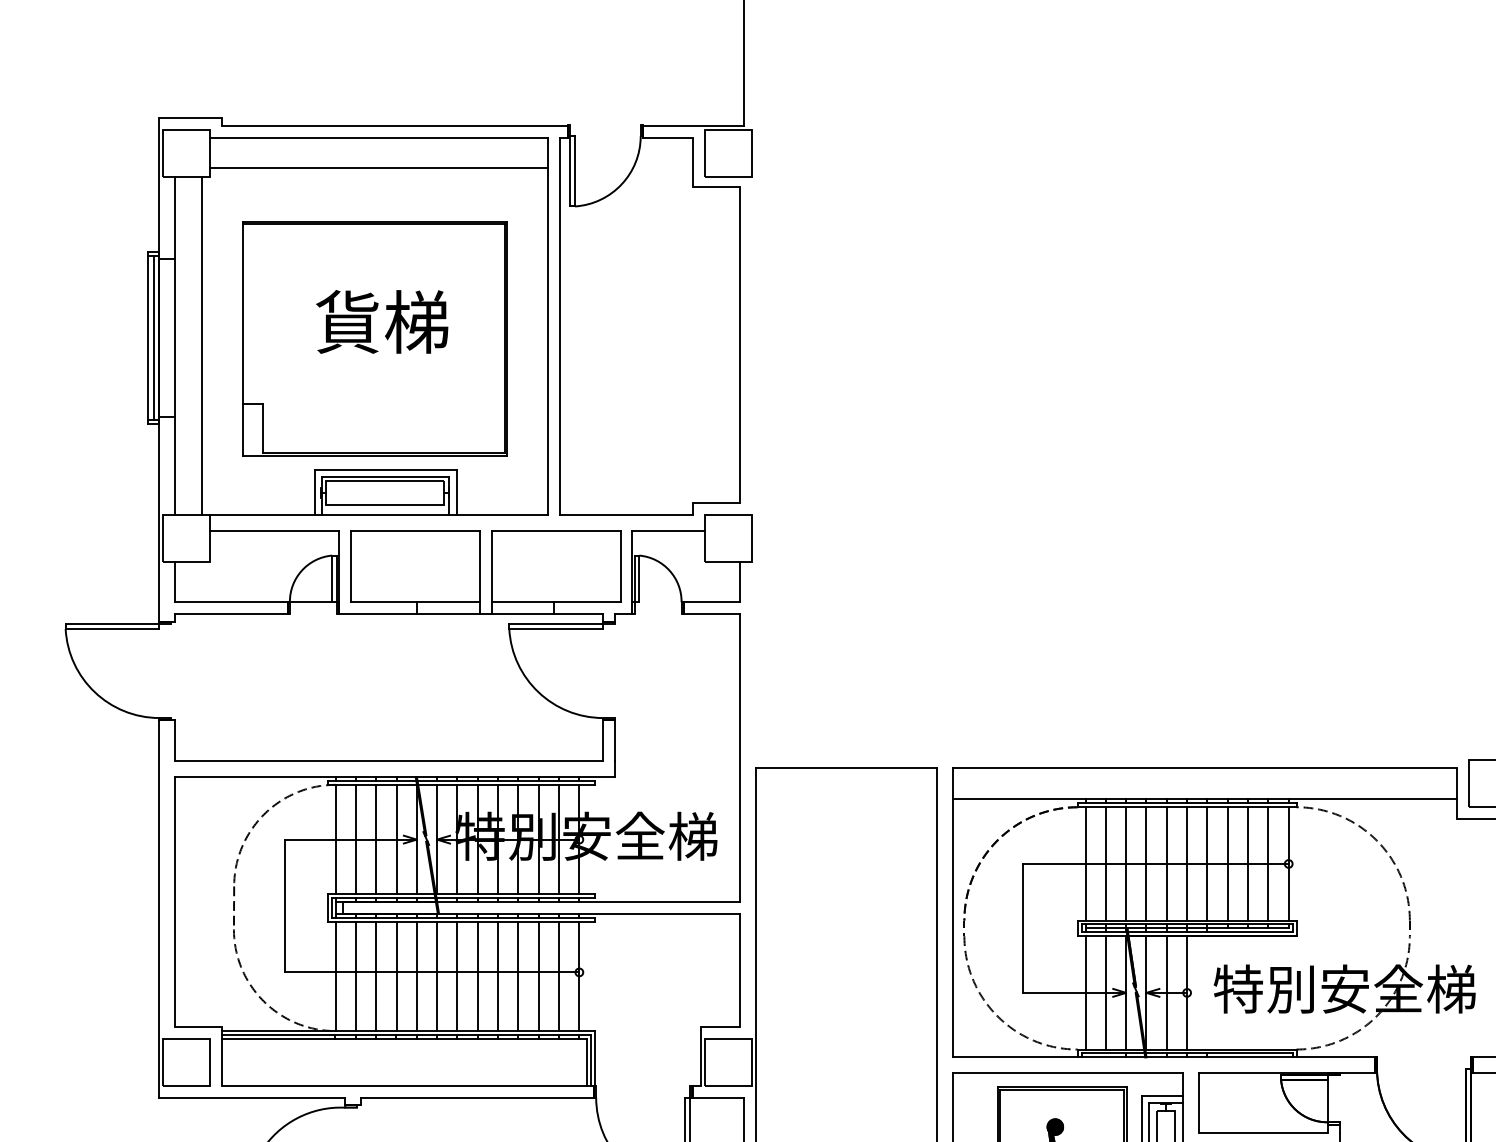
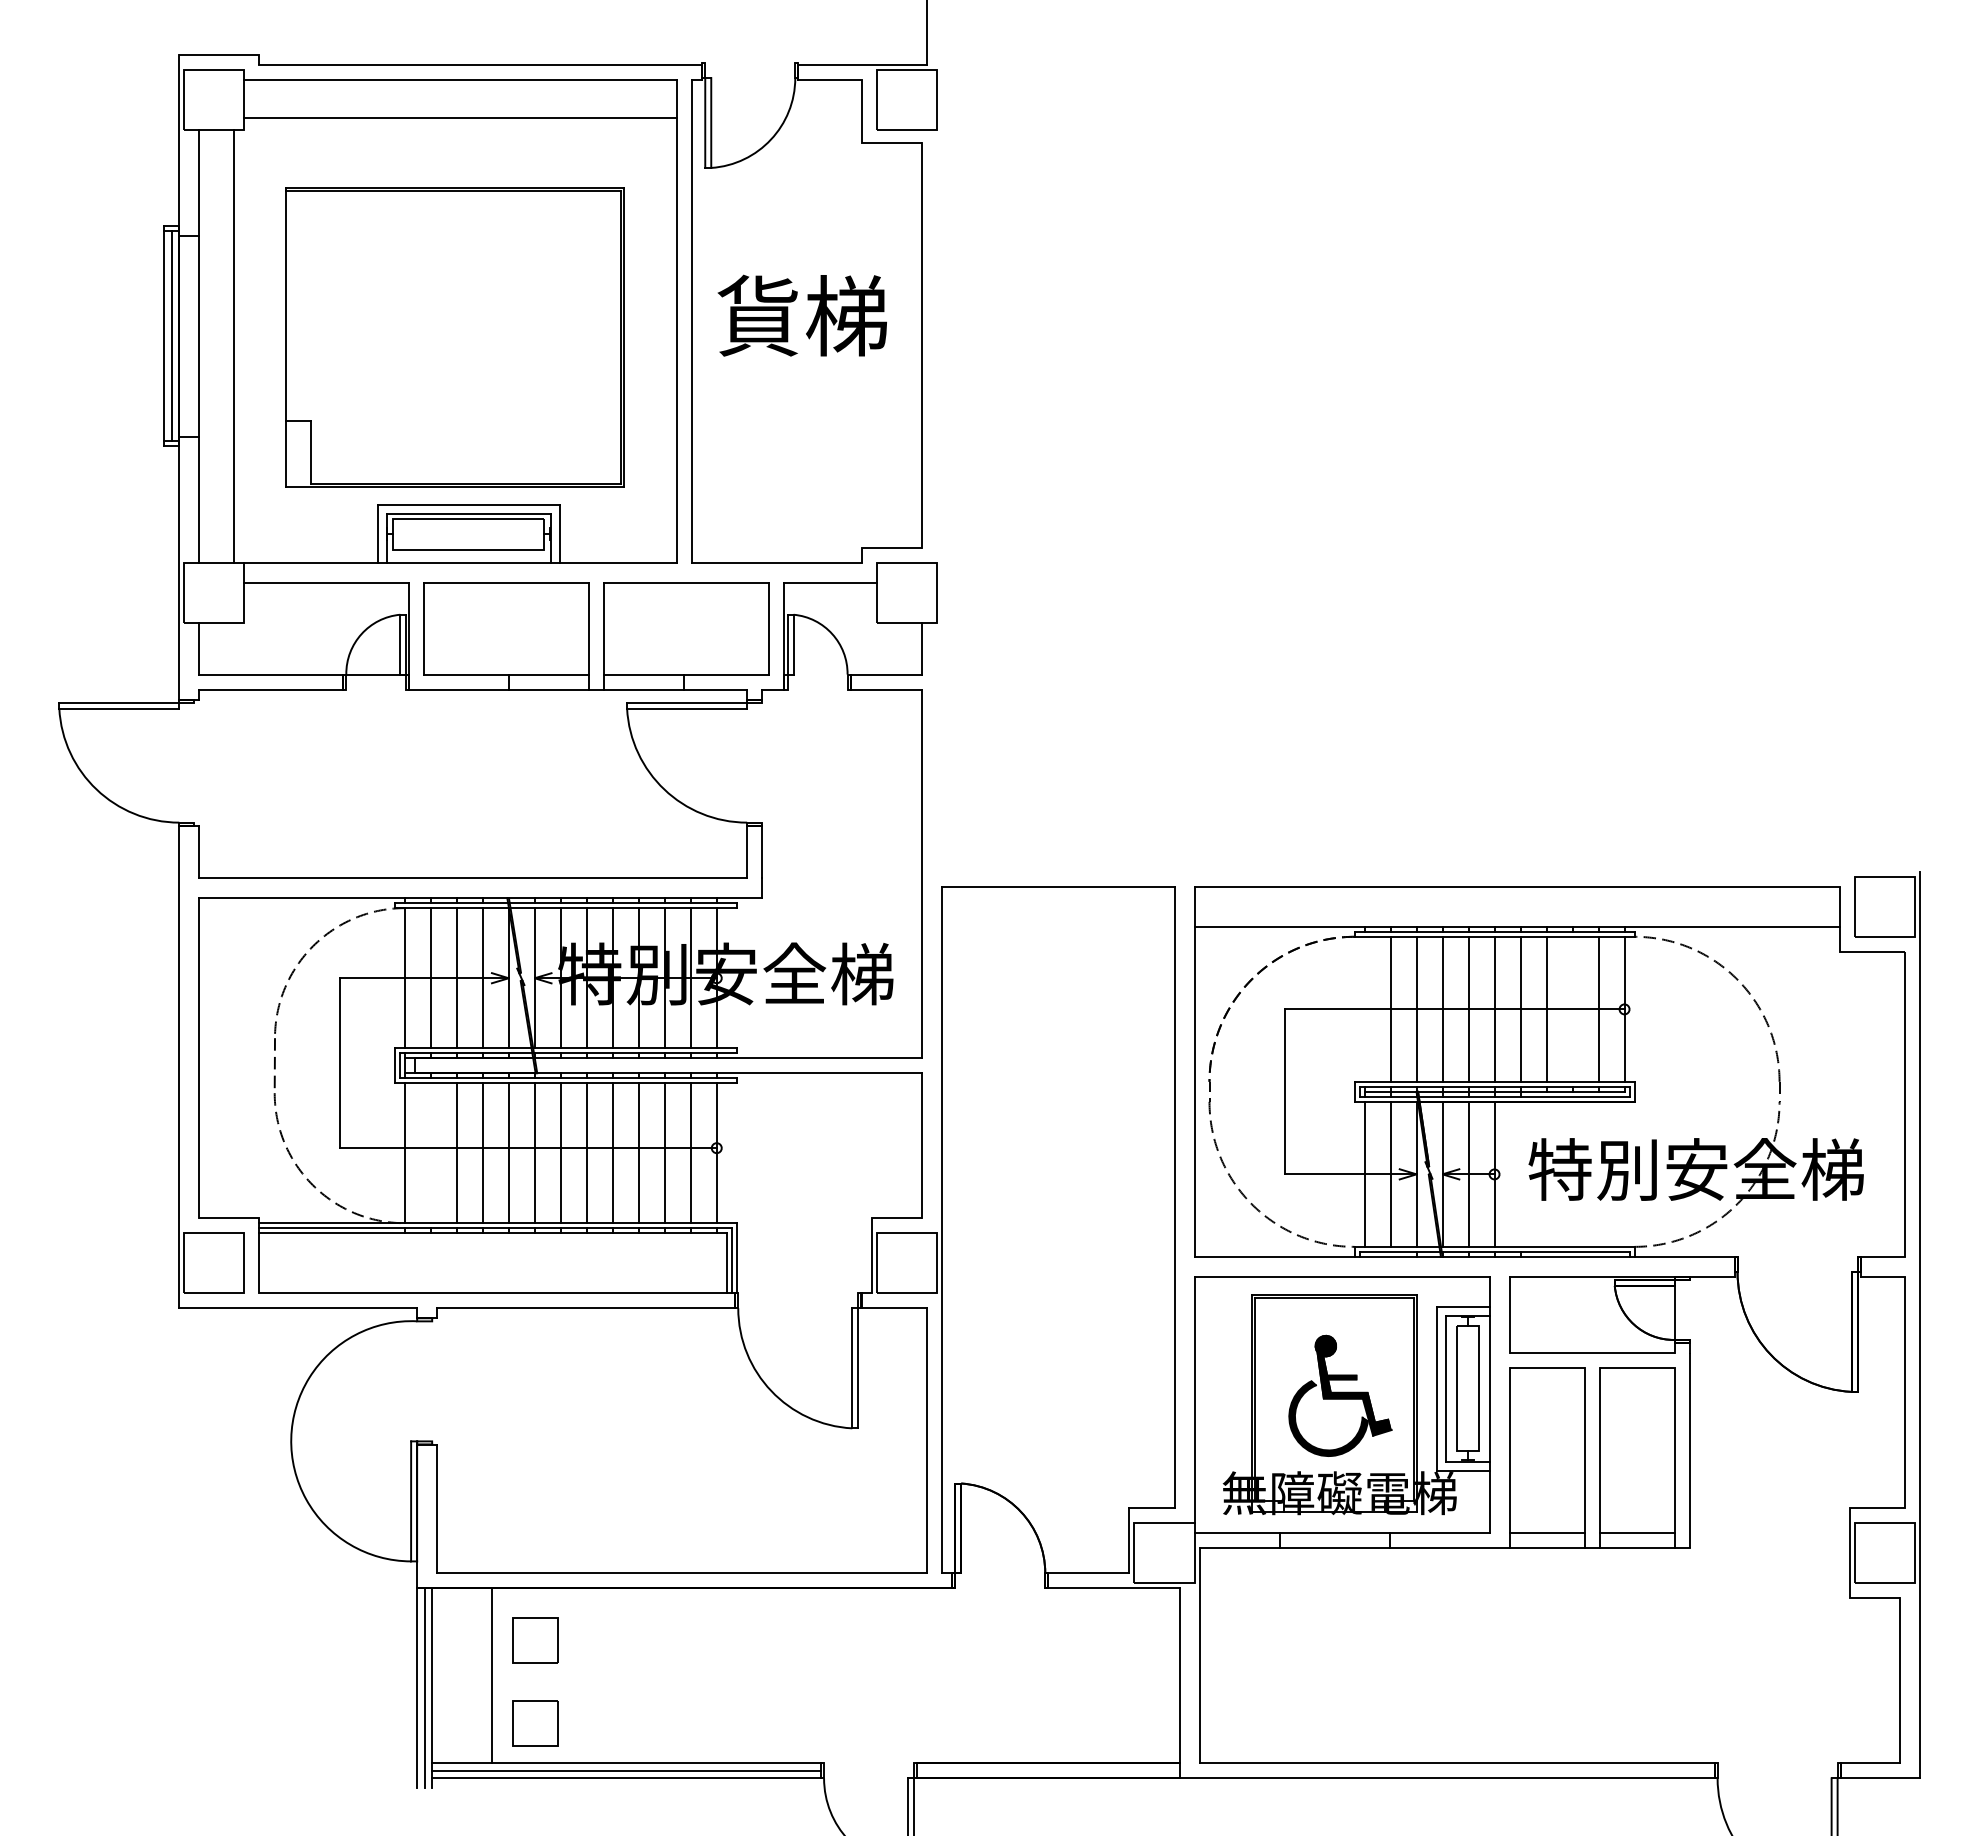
text: (381, 321) -> (801, 315), moved
line: (1085, 863) -> (1364, 1008), removed
line: (1248, 863) -> (1572, 1008), removed
line: (355, 976) -> (430, 1153), removed

